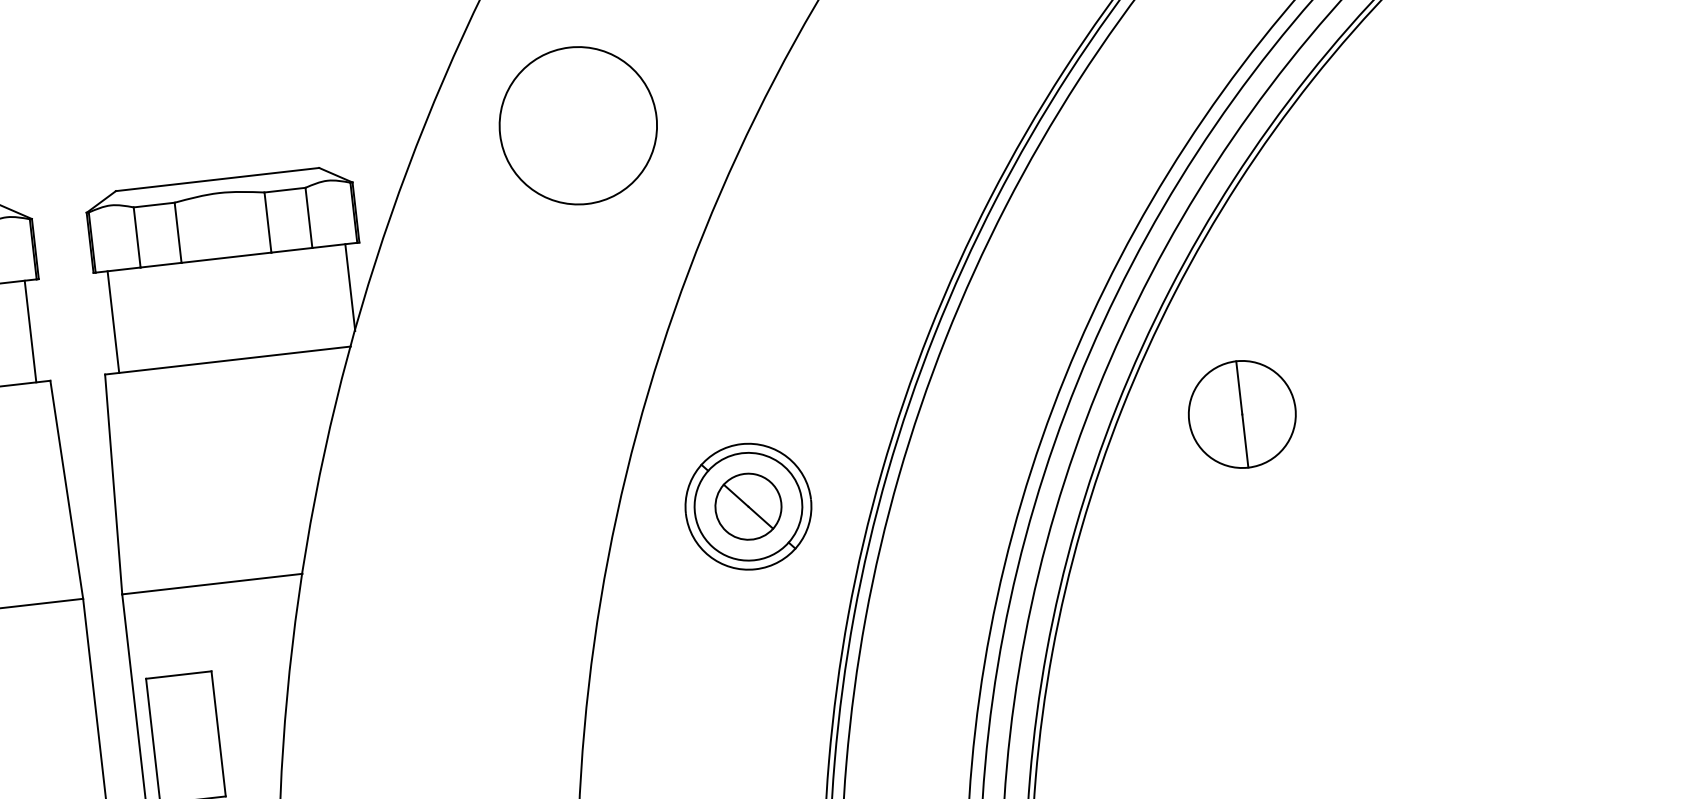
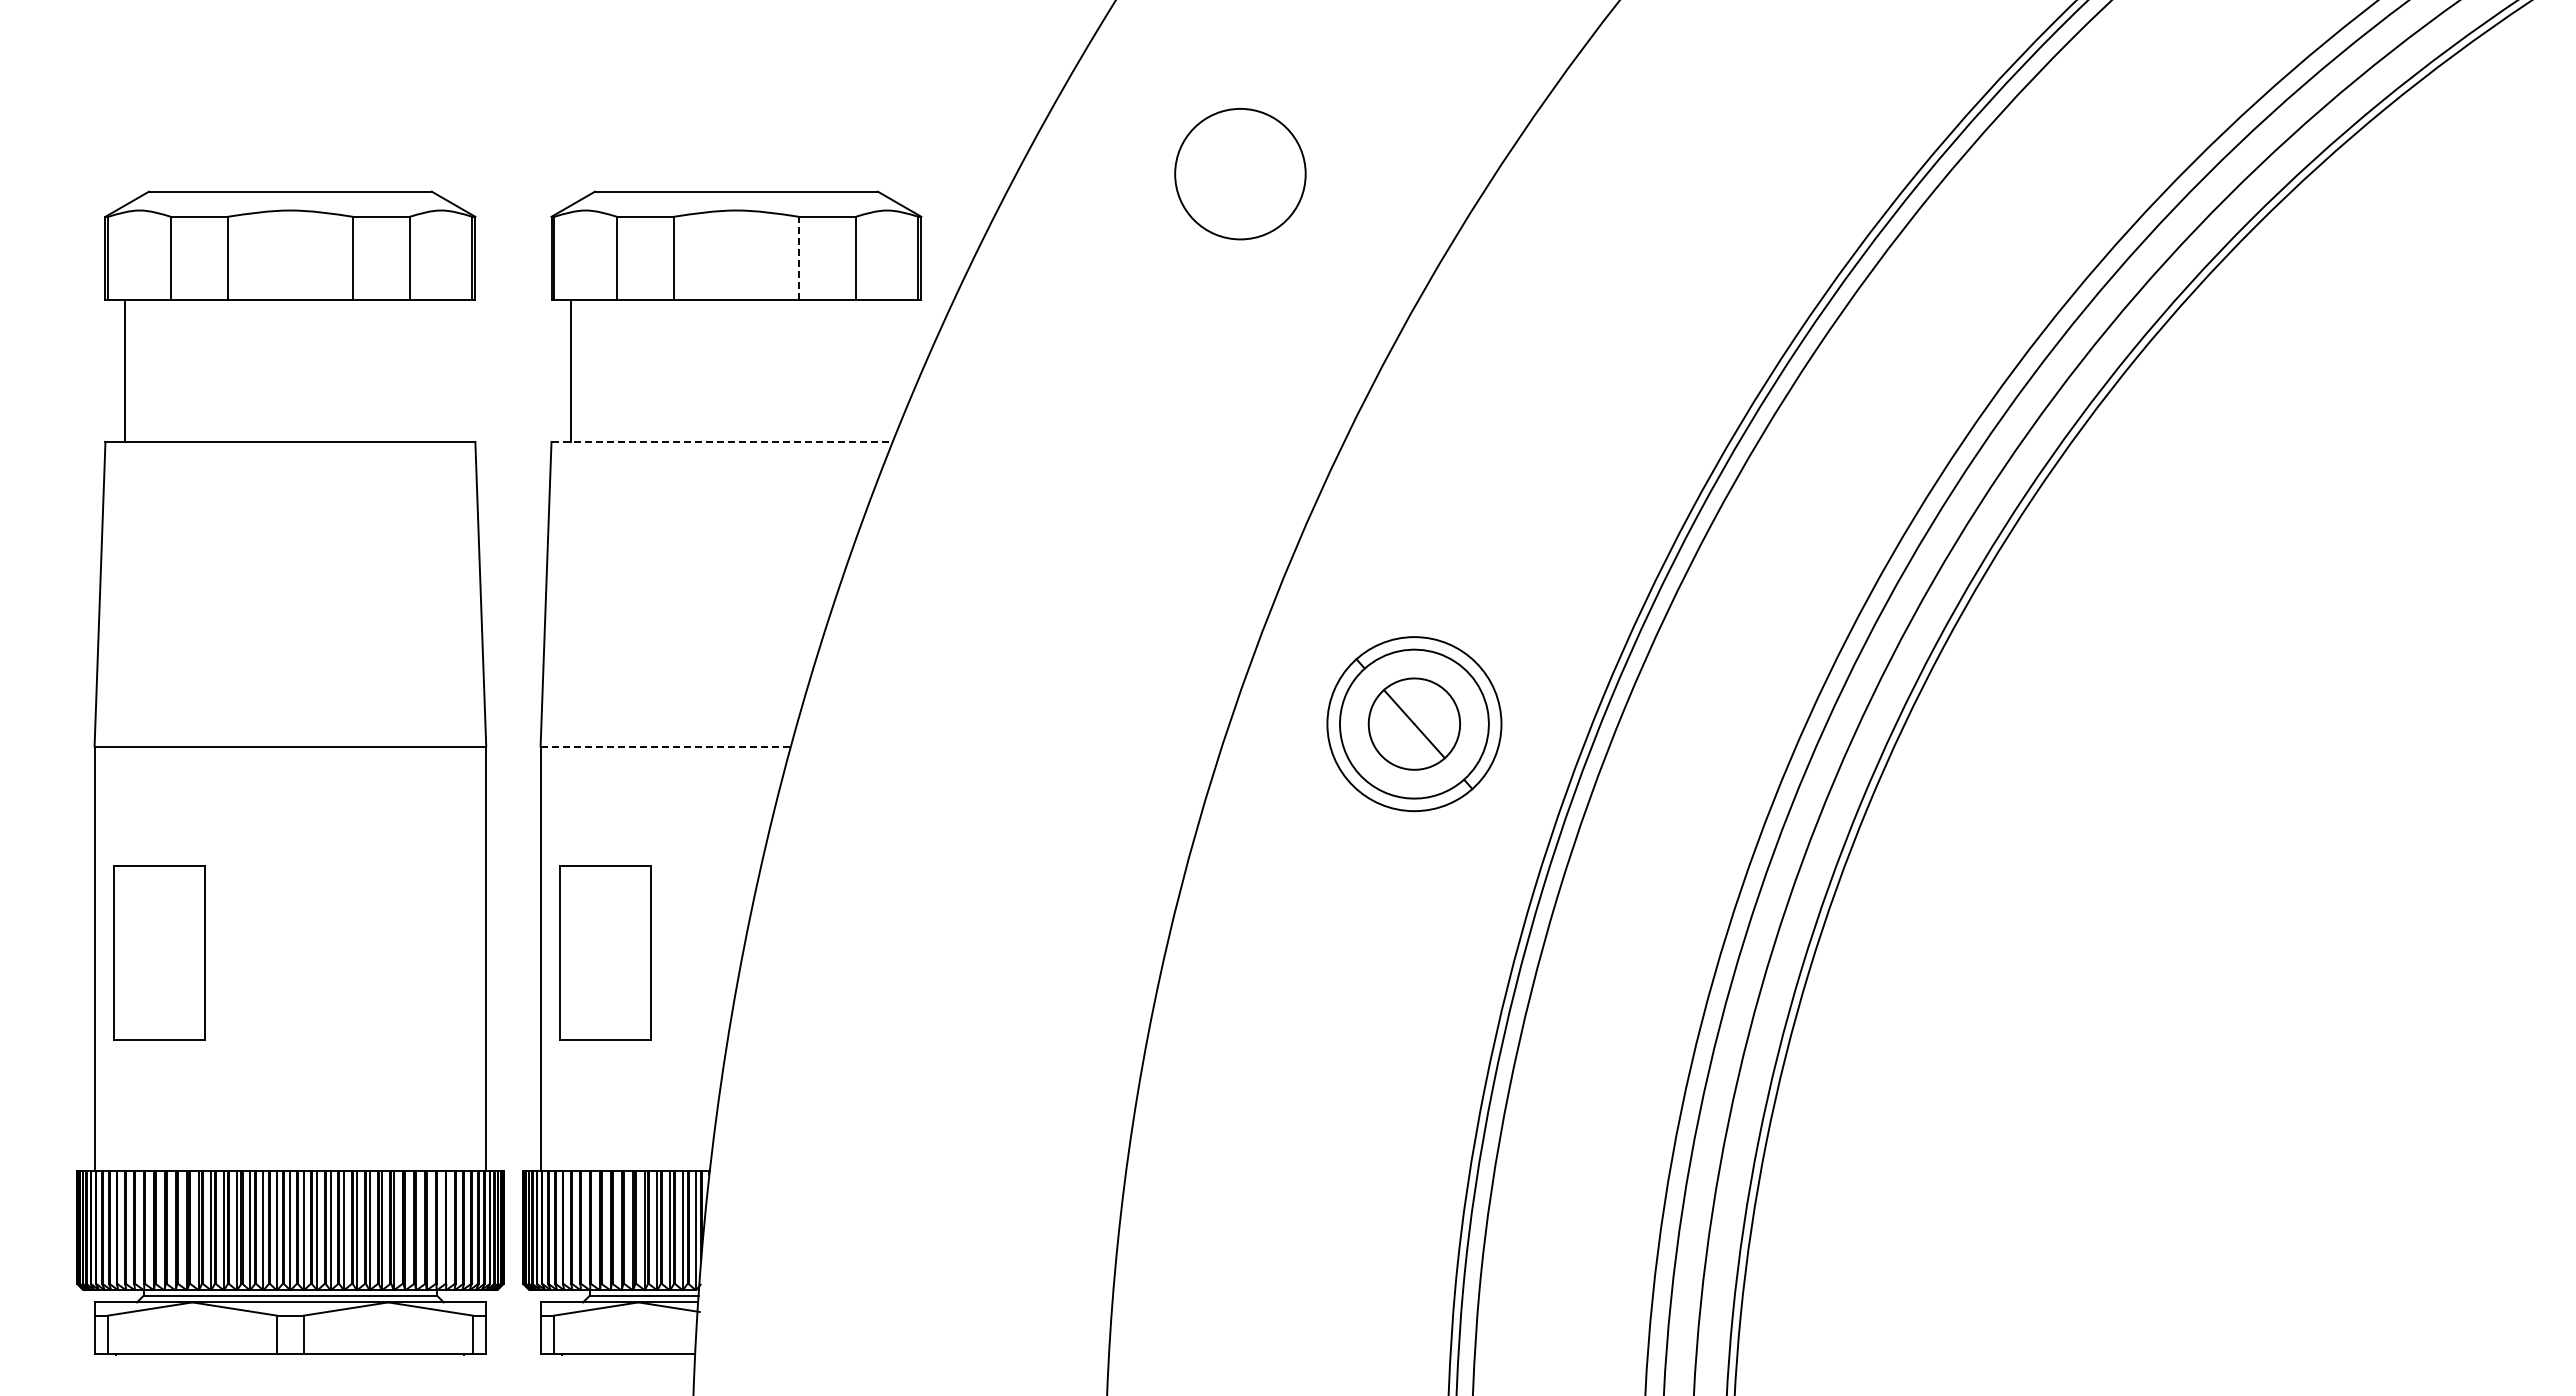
circle: (578, 125) -> (1240, 173), size x0.6
line: (267, 222) -> (798, 258), solid -> dashed
line: (350, 287) -> (901, 360), removed
line: (30, 331) -> (455, 370), removed
line: (228, 360) -> (722, 441), solid -> dashed
part: (1241, 414) -> (2106, 674), removed
line: (212, 584) -> (666, 746), solid -> dashed

